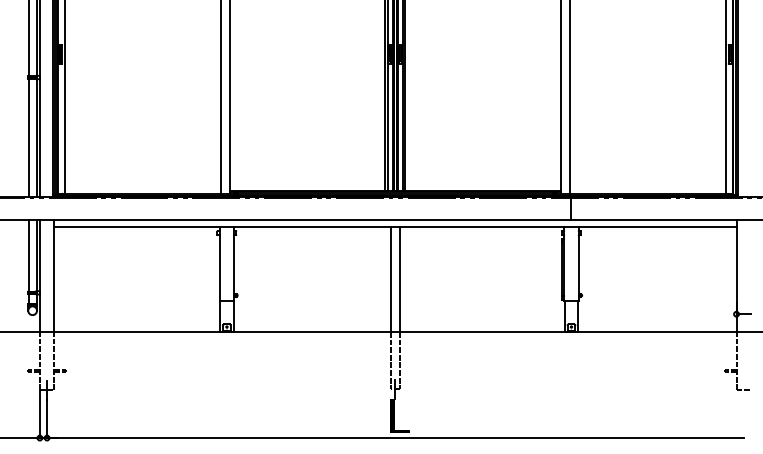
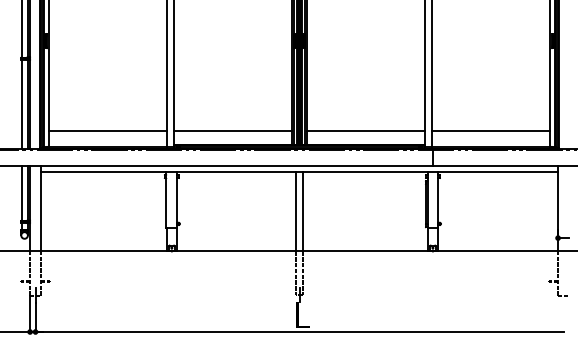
line: (142, 173) -> (107, 131), added
line: (307, 173) -> (232, 131), added
line: (483, 173) -> (366, 131), added
line: (647, 173) -> (490, 131), added

